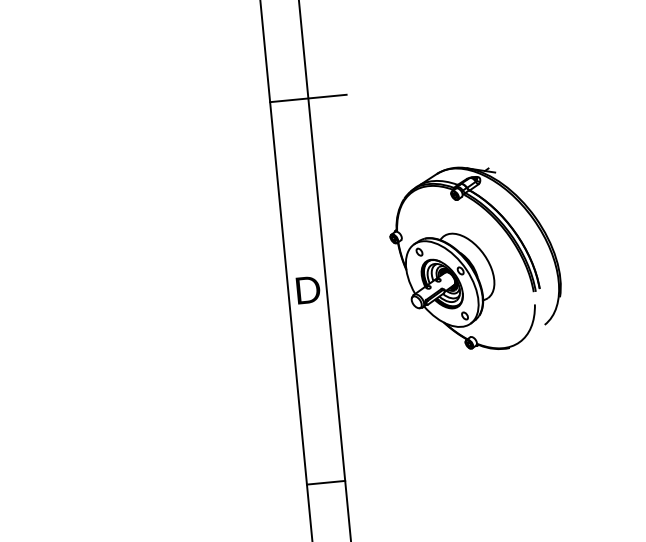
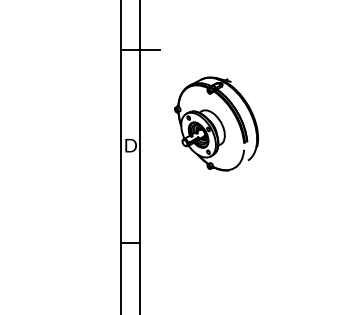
part: (475, 257) -> (216, 123), moved

